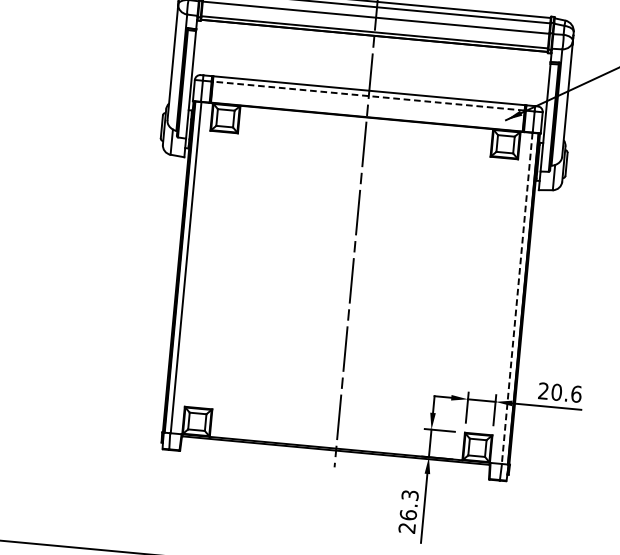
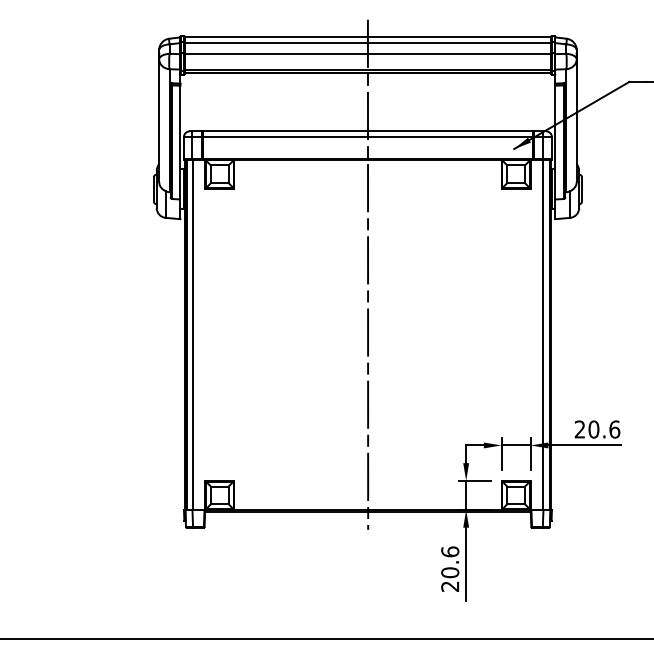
line: (368, 96) -> (367, 137), dashed -> solid
line: (517, 299) -> (543, 335), dashed -> solid
text: (409, 505) -> (450, 562), 26.3 -> 20.6

